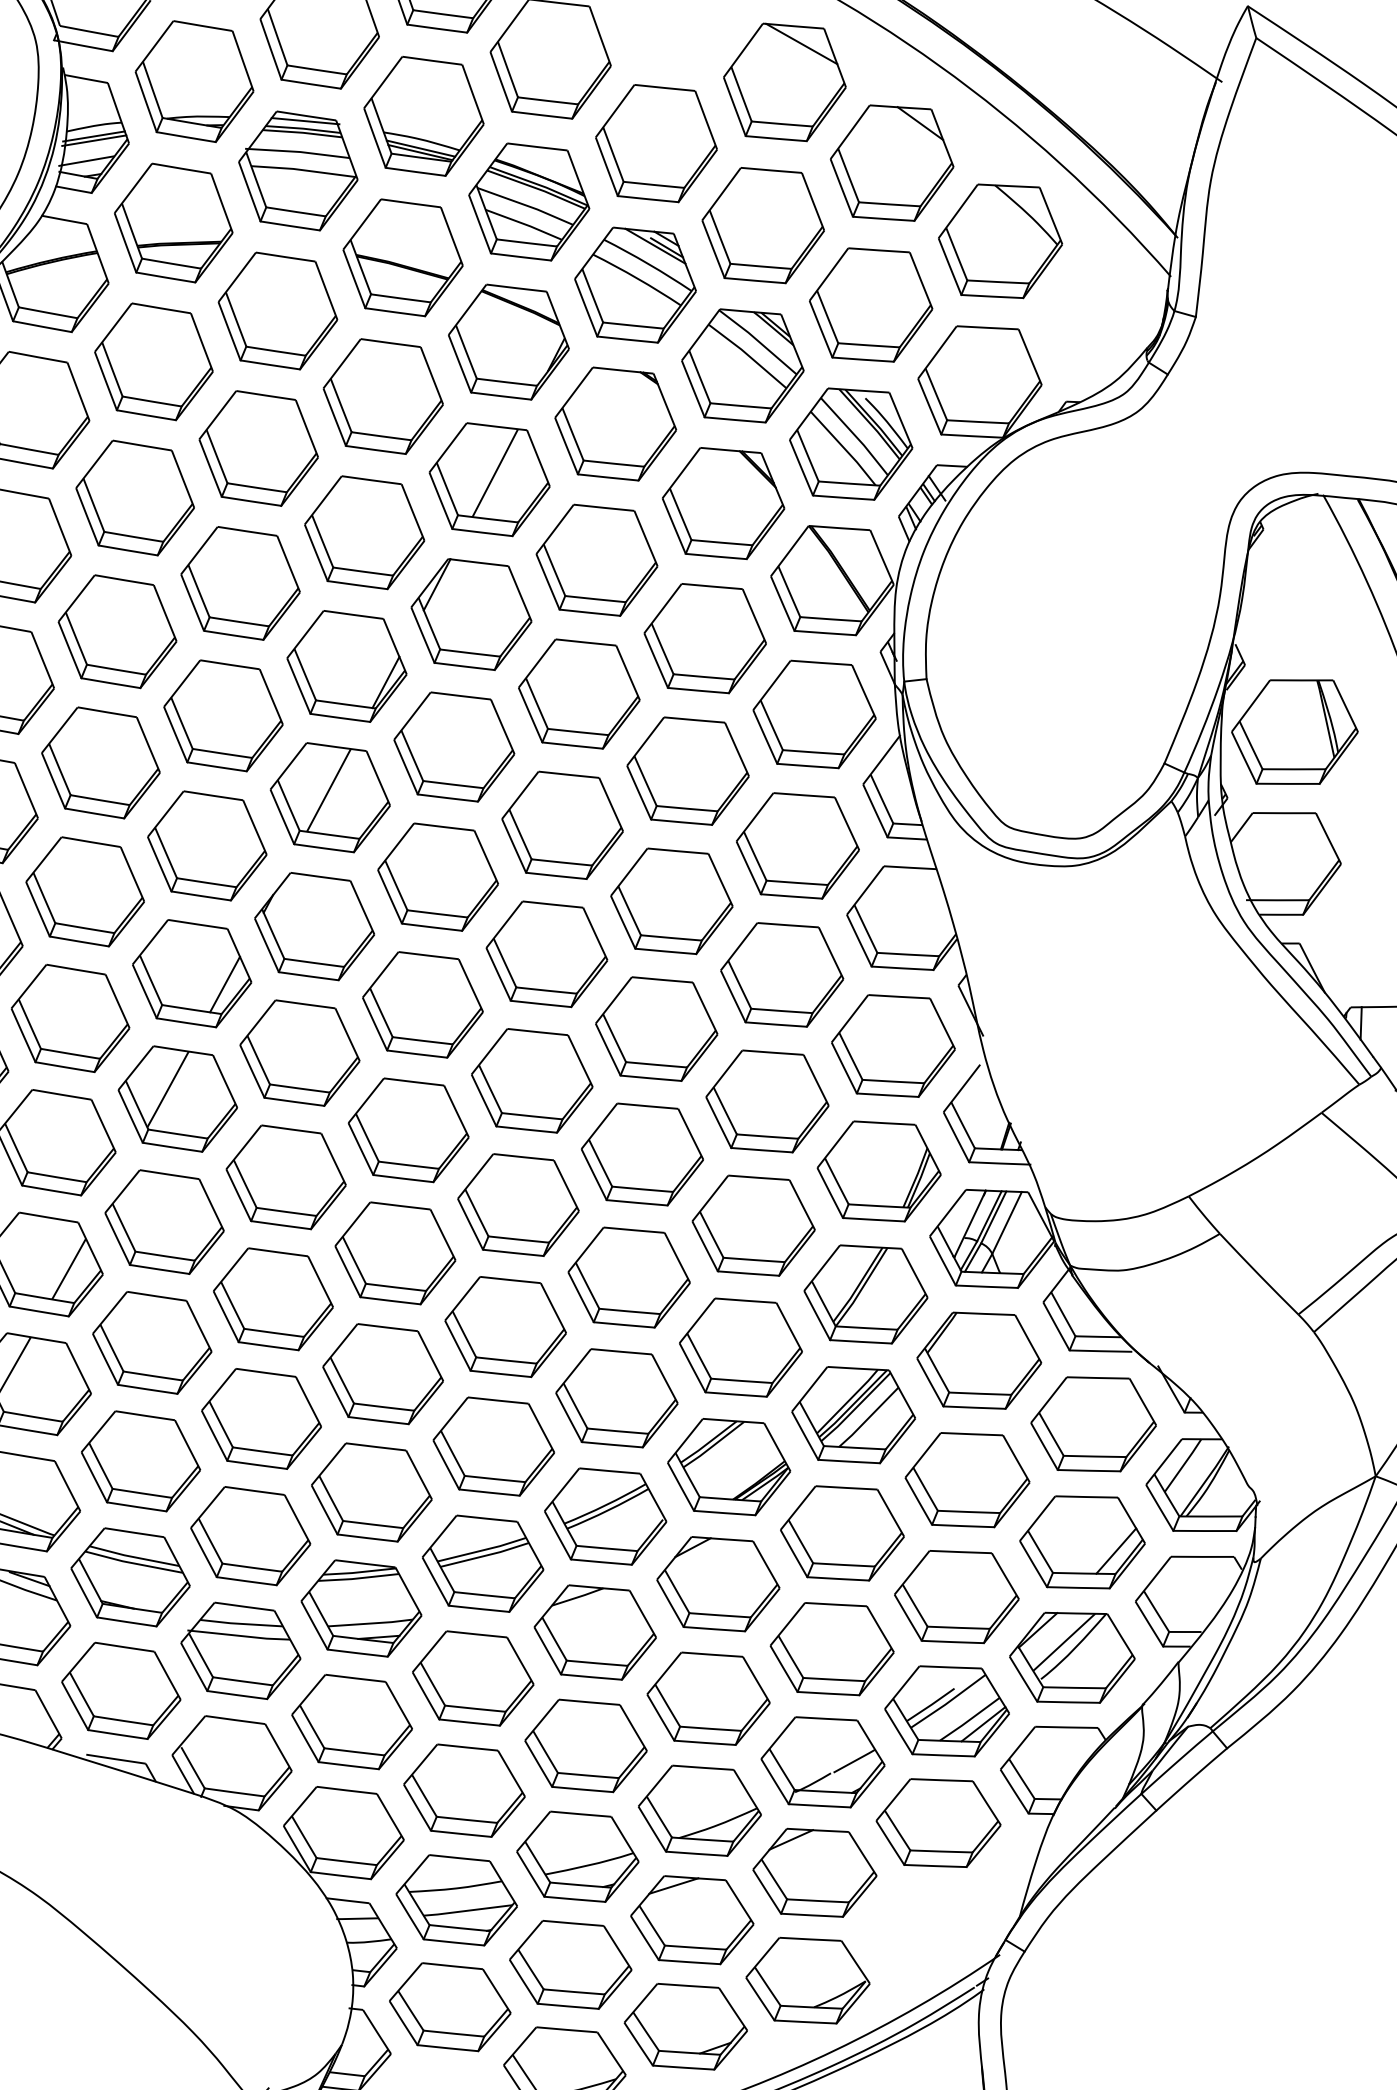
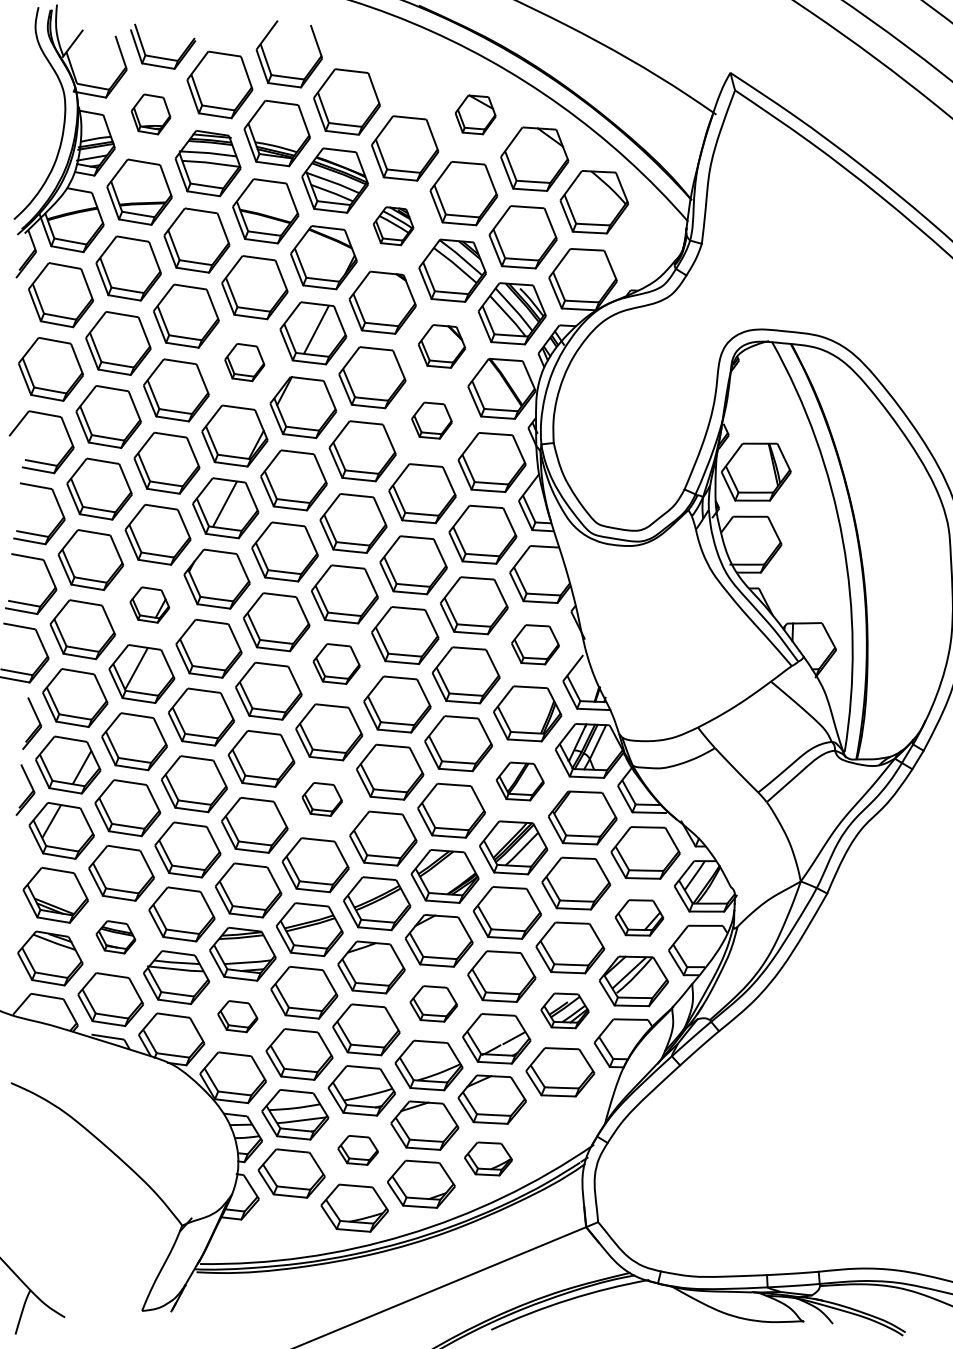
part: (193, 81) -> (150, 114), size x0.6
part: (784, 81) -> (475, 114), size x0.6
part: (635, 283) -> (393, 225), size x0.6
part: (722, 503) -> (441, 346), size x0.7
part: (364, 532) -> (244, 362), size x0.6
part: (704, 638) -> (431, 420), size x0.6
part: (191, 972) -> (149, 604), size x0.6
part: (893, 1045) -> (535, 644), size x0.7
part: (531, 1079) -> (336, 663), size x0.7
part: (864, 1294) -> (519, 781), size x0.7
part: (506, 1327) -> (322, 799), size x0.6
part: (1082, 1541) -> (639, 917), size x0.7
part: (129, 1578) -> (115, 937), size x0.6
part: (707, 1698) -> (433, 1003), size x0.7
part: (946, 1710) -> (564, 1010), size x0.7
part: (351, 1721) -> (237, 1016), size x0.6
part: (571, 1965) -> (358, 1150), size x0.6
part: (807, 1979) -> (488, 1158), size x0.7

